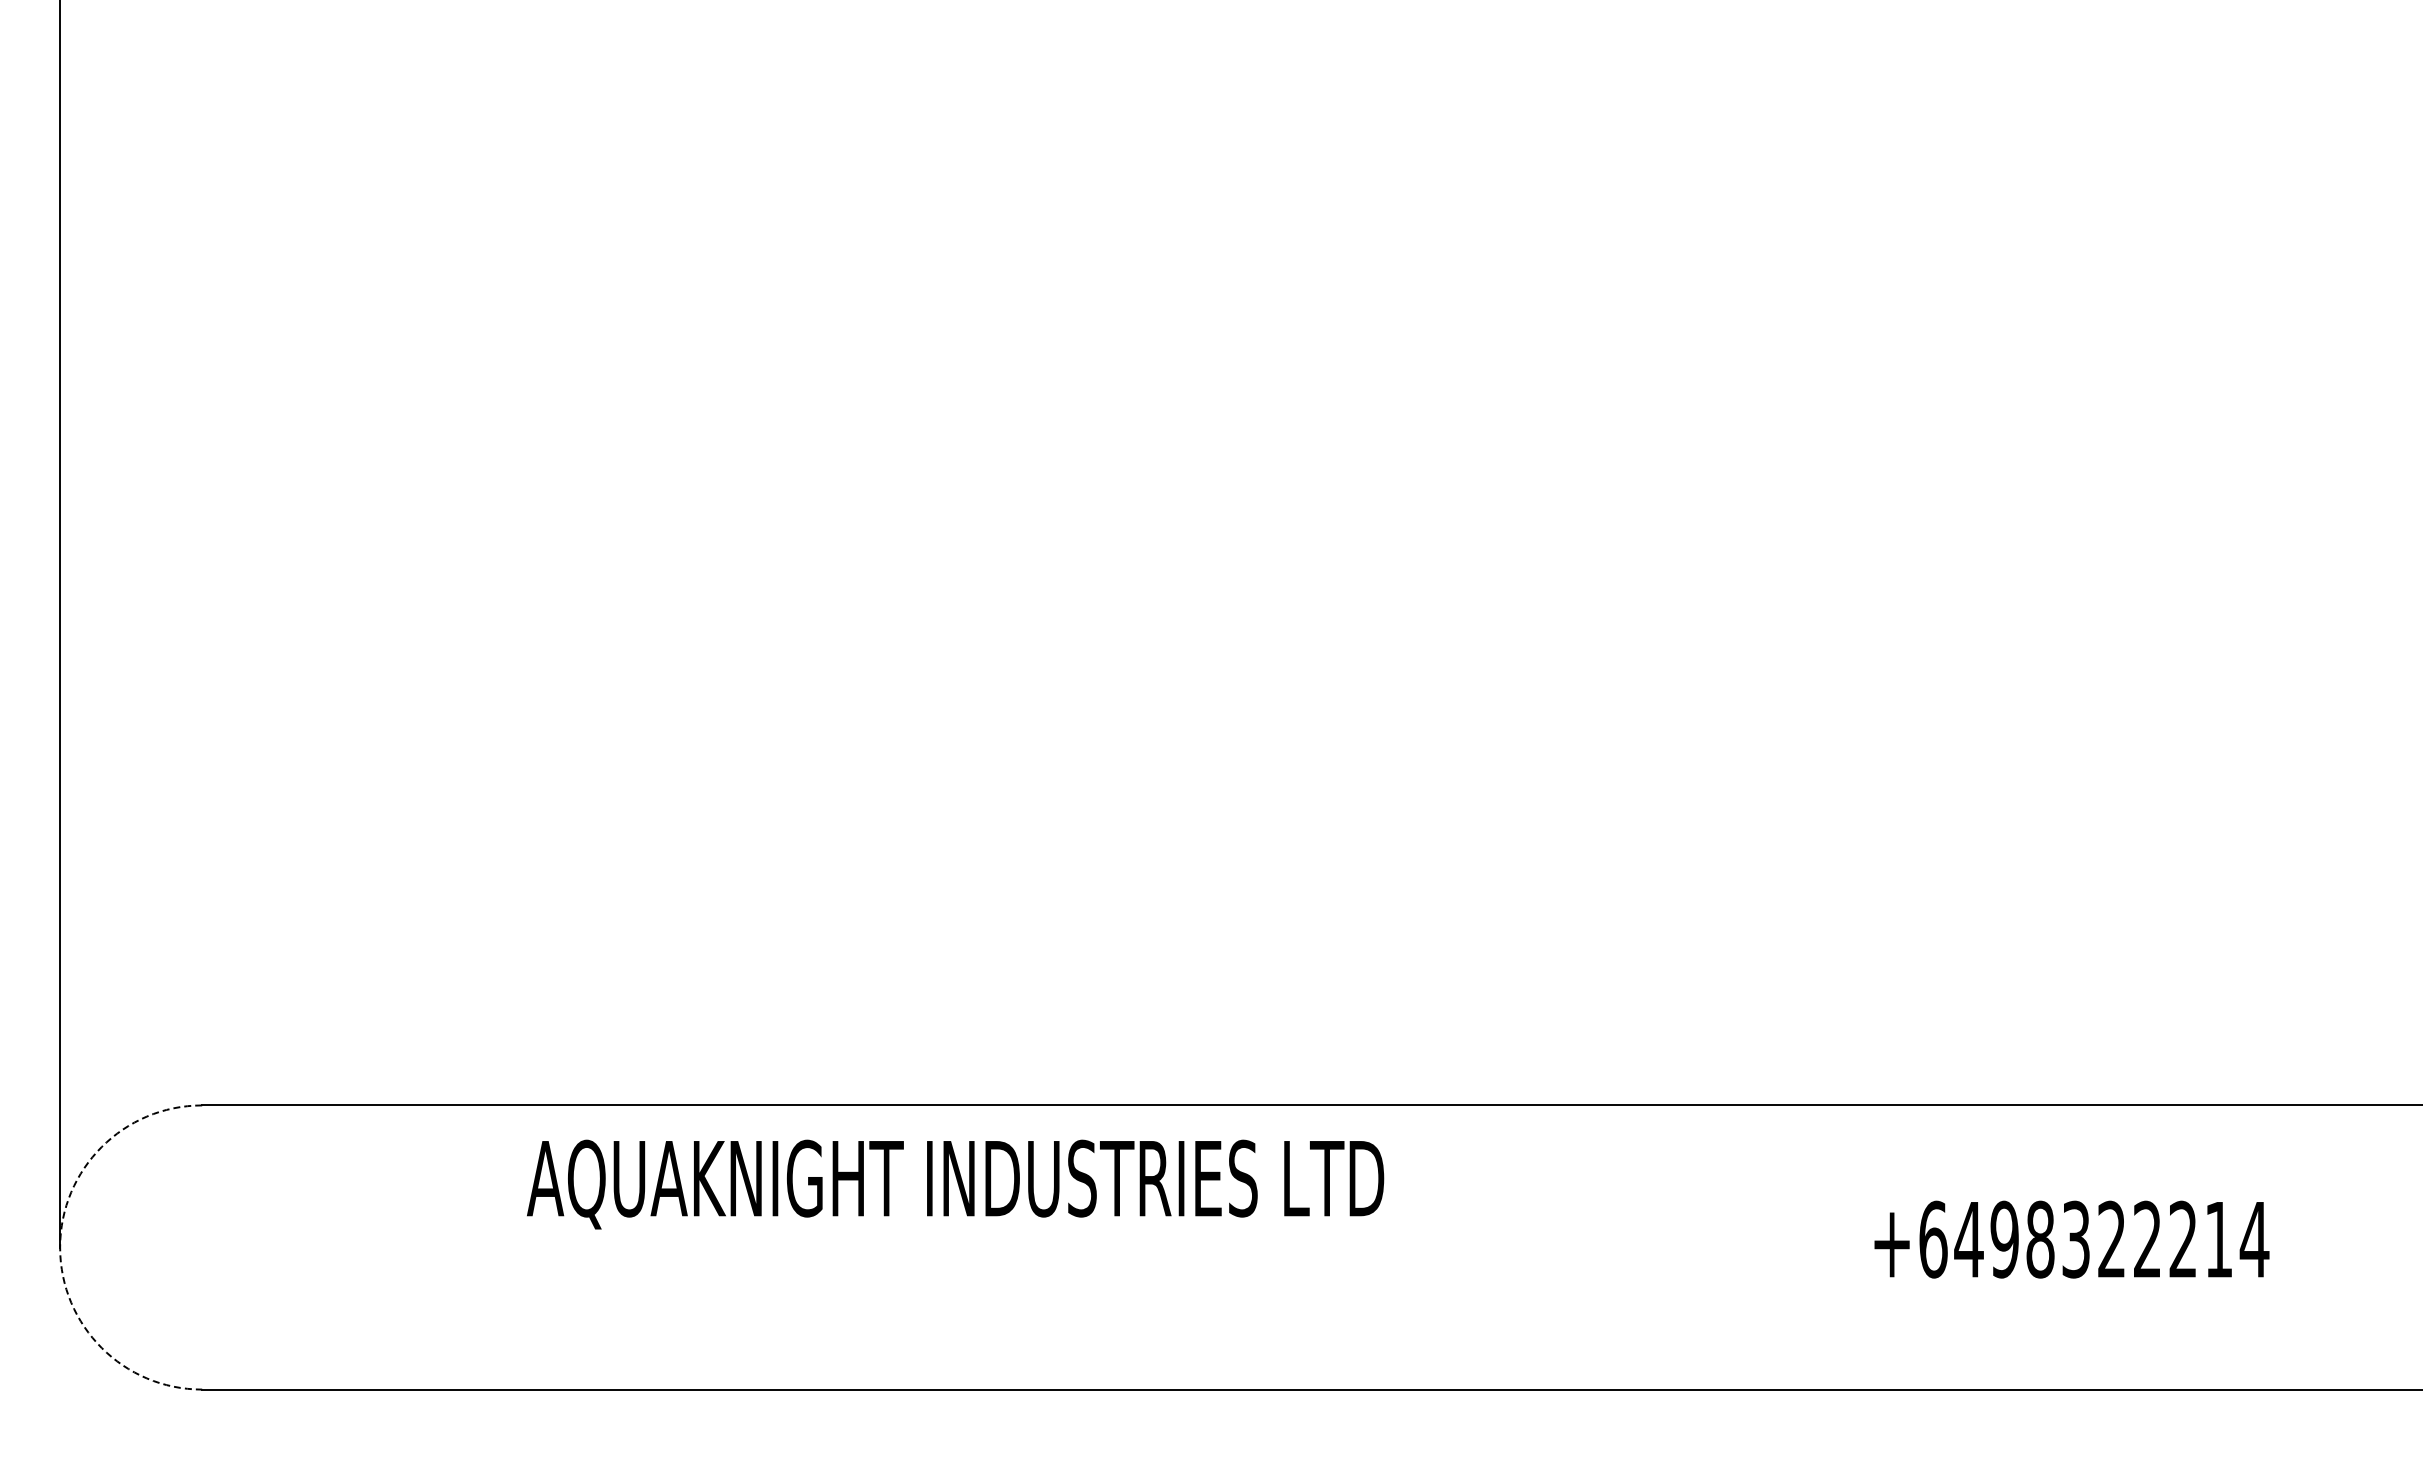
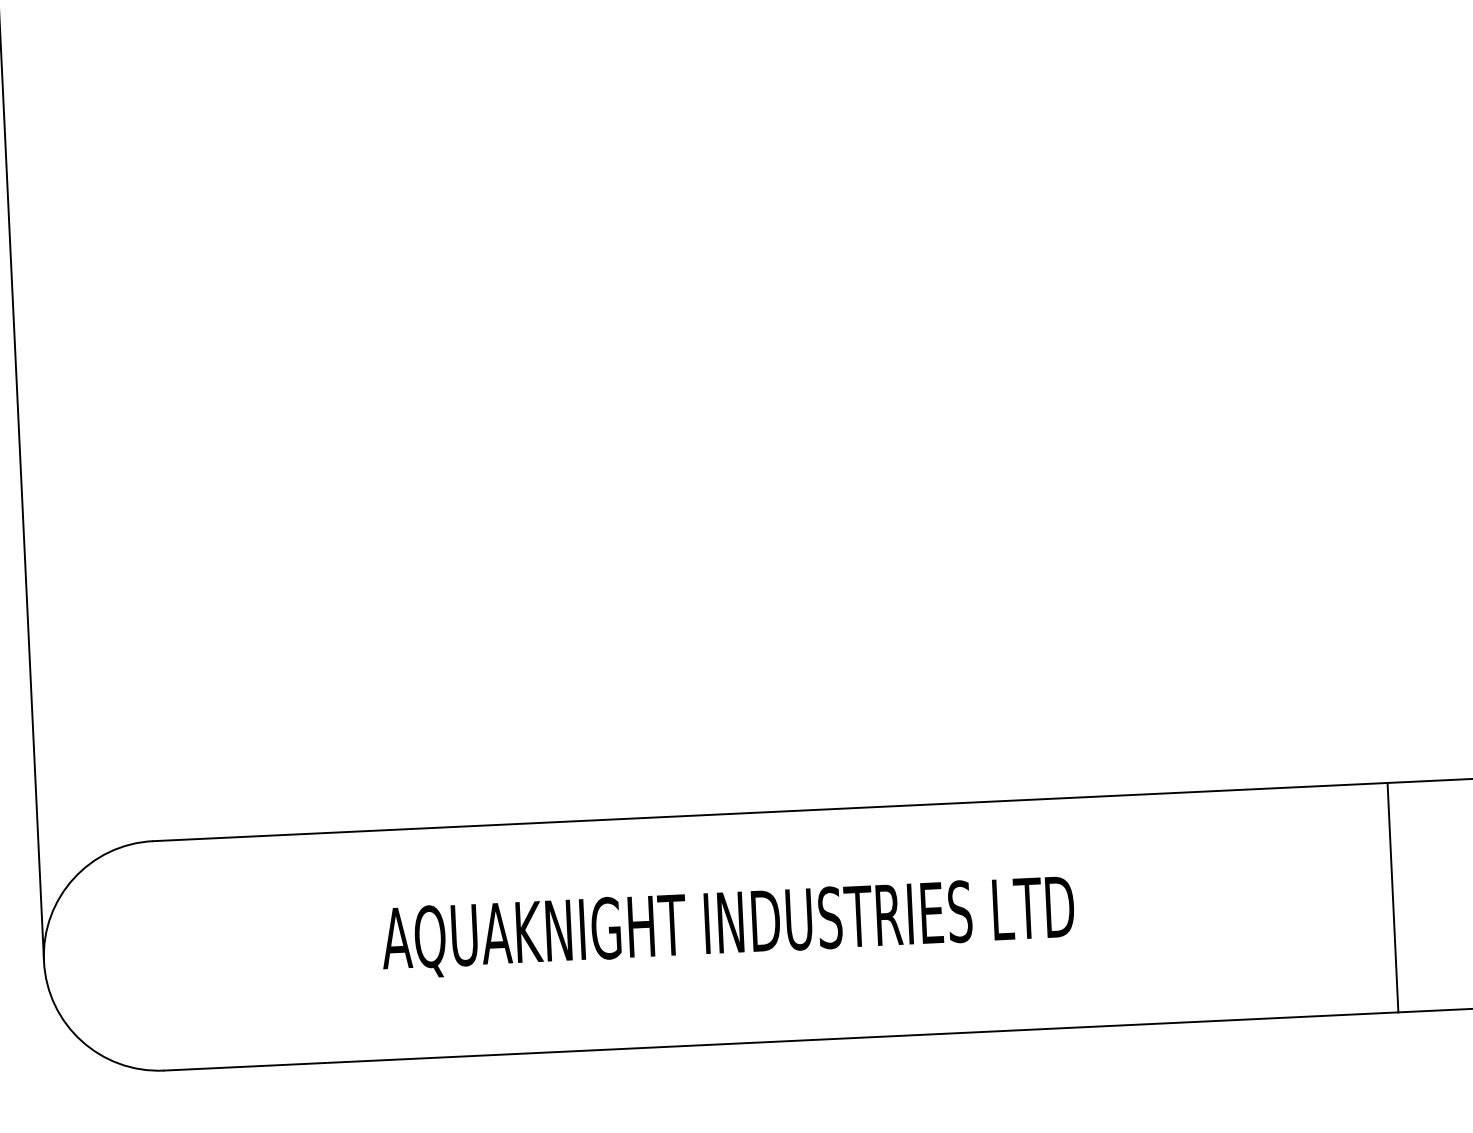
text: (955, 1184) -> (728, 927), moved
arc: (60, 1247) -> (44, 961), dashed -> solid
line: (1730, 1247) -> (1392, 897), added

